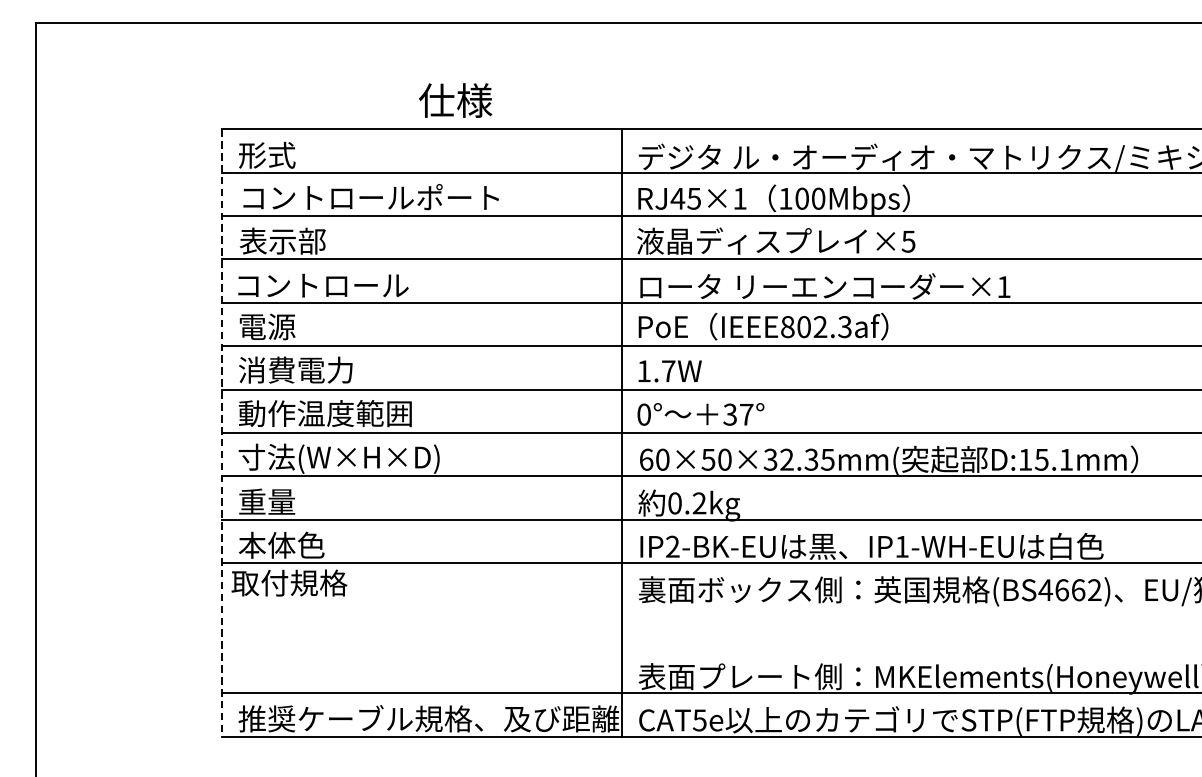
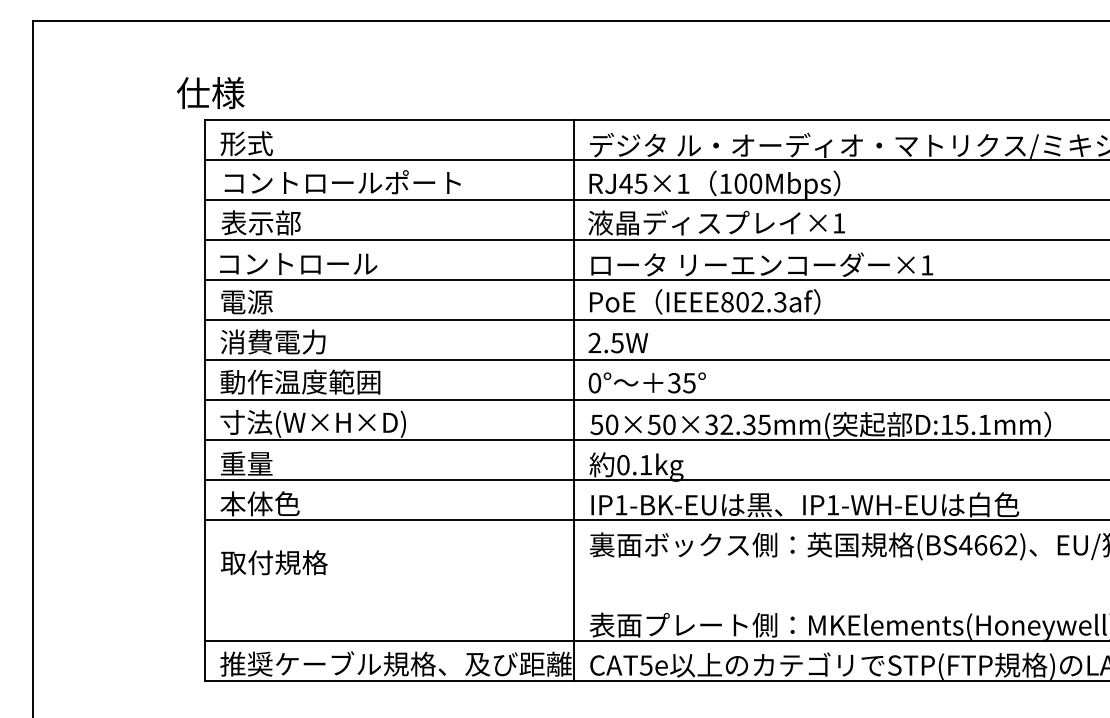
text: (455, 101) -> (210, 93), moved
text: (907, 241) -> (838, 223), ×5 -> ×1
text: (655, 370) -> (605, 342), 1.7W -> 2.5W
text: (746, 415) -> (689, 383), 37° -> 35°
line: (222, 433) -> (205, 400), dashed -> solid
text: (645, 459) -> (596, 424), 60×50×32.35mm( -> 50×50×32.35mm(
text: (698, 502) -> (645, 464), 0.2kg -> 0.1kg
text: (673, 547) -> (621, 505), IP2-BK-EU -> IP1-BK-EU
text: (288, 582) -> (273, 562), moved

